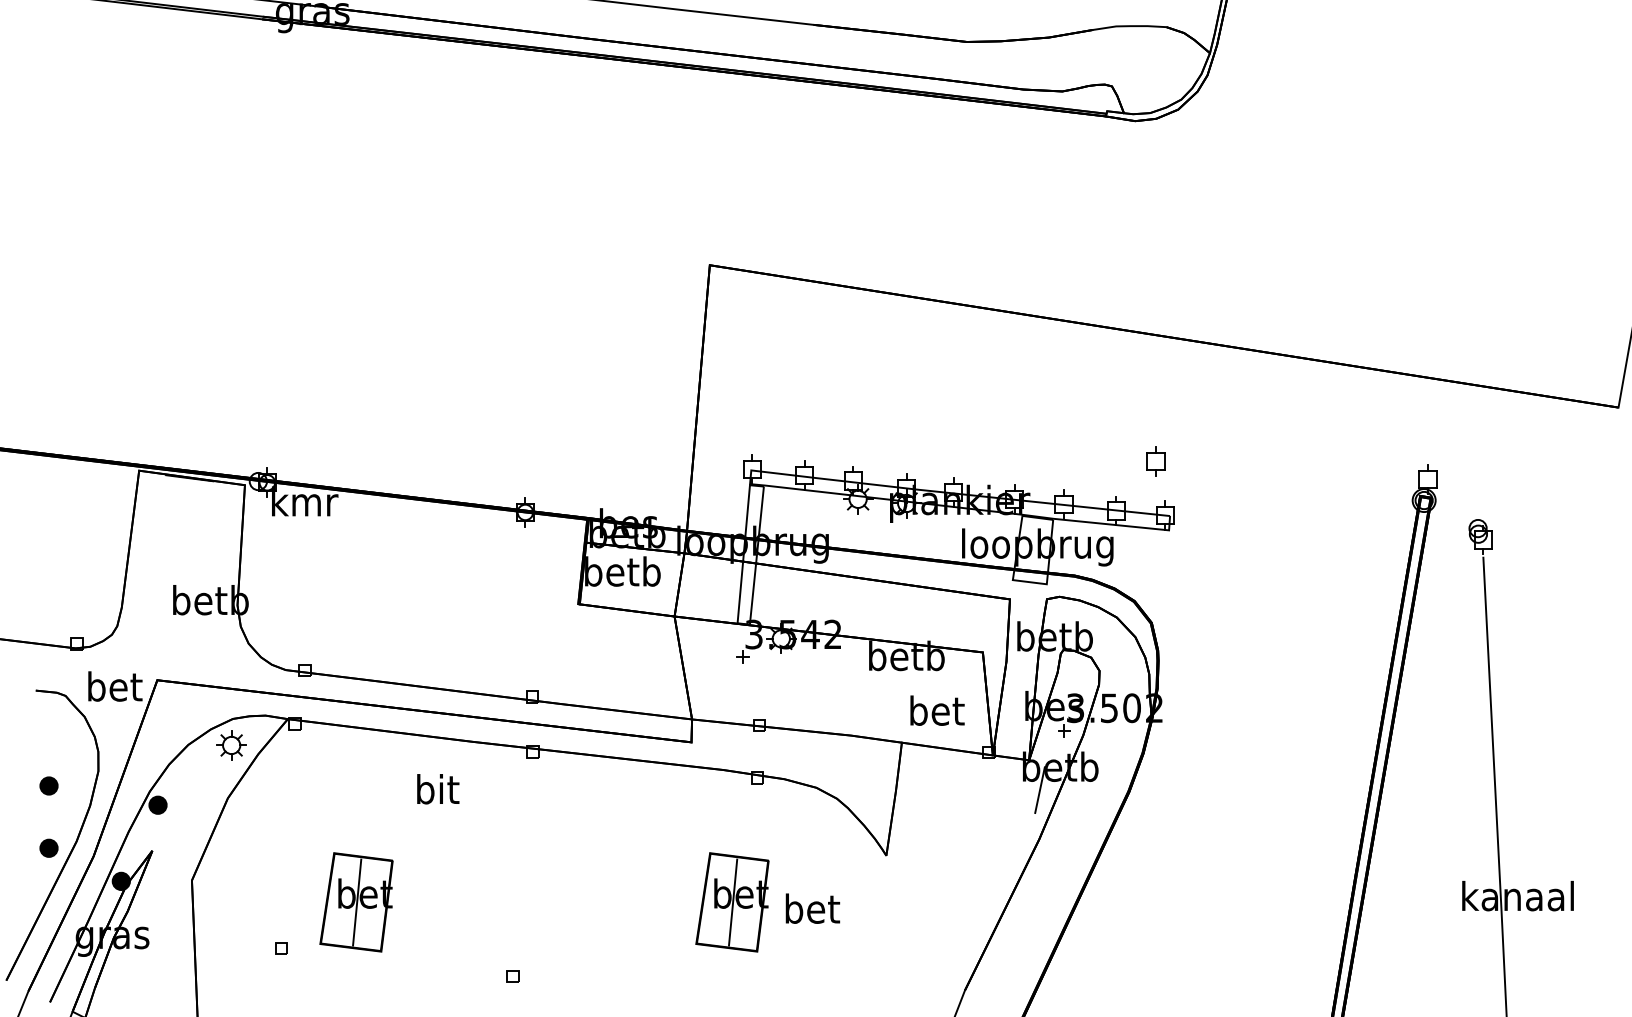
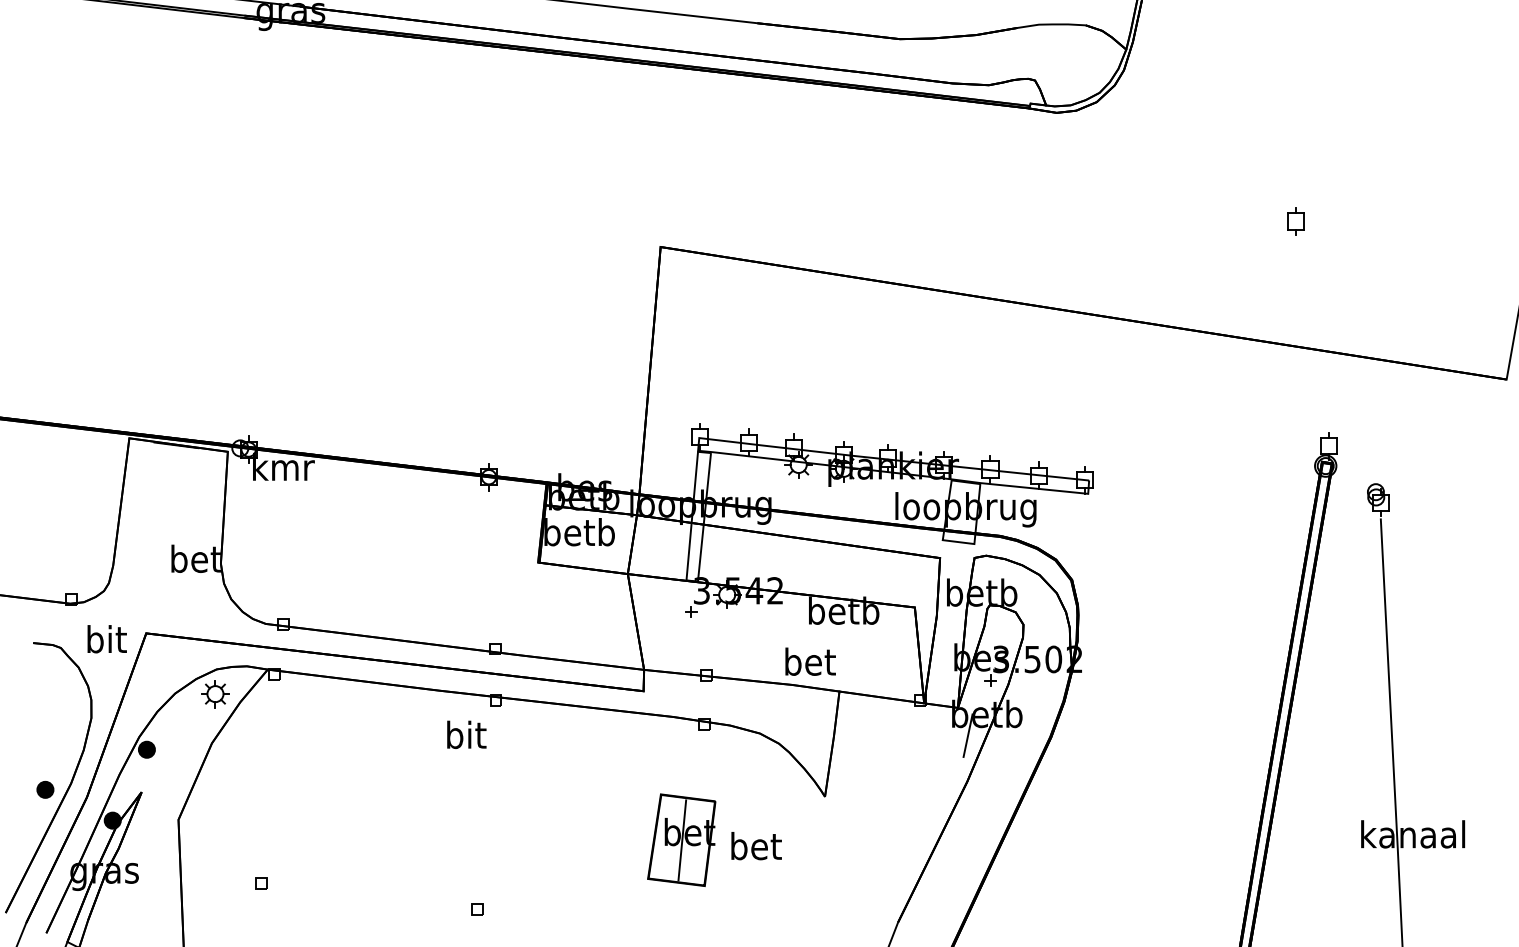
part: (1155, 461) -> (1295, 221), moved
text: (211, 599) -> (196, 558), betb -> bet
text: (115, 686) -> (107, 639), bet -> bit
text: (937, 710) -> (810, 661), moved
part: (49, 785) -> (45, 731), removed
text: (437, 788) -> (466, 734), moved
part: (356, 901) -> (331, 839), removed

